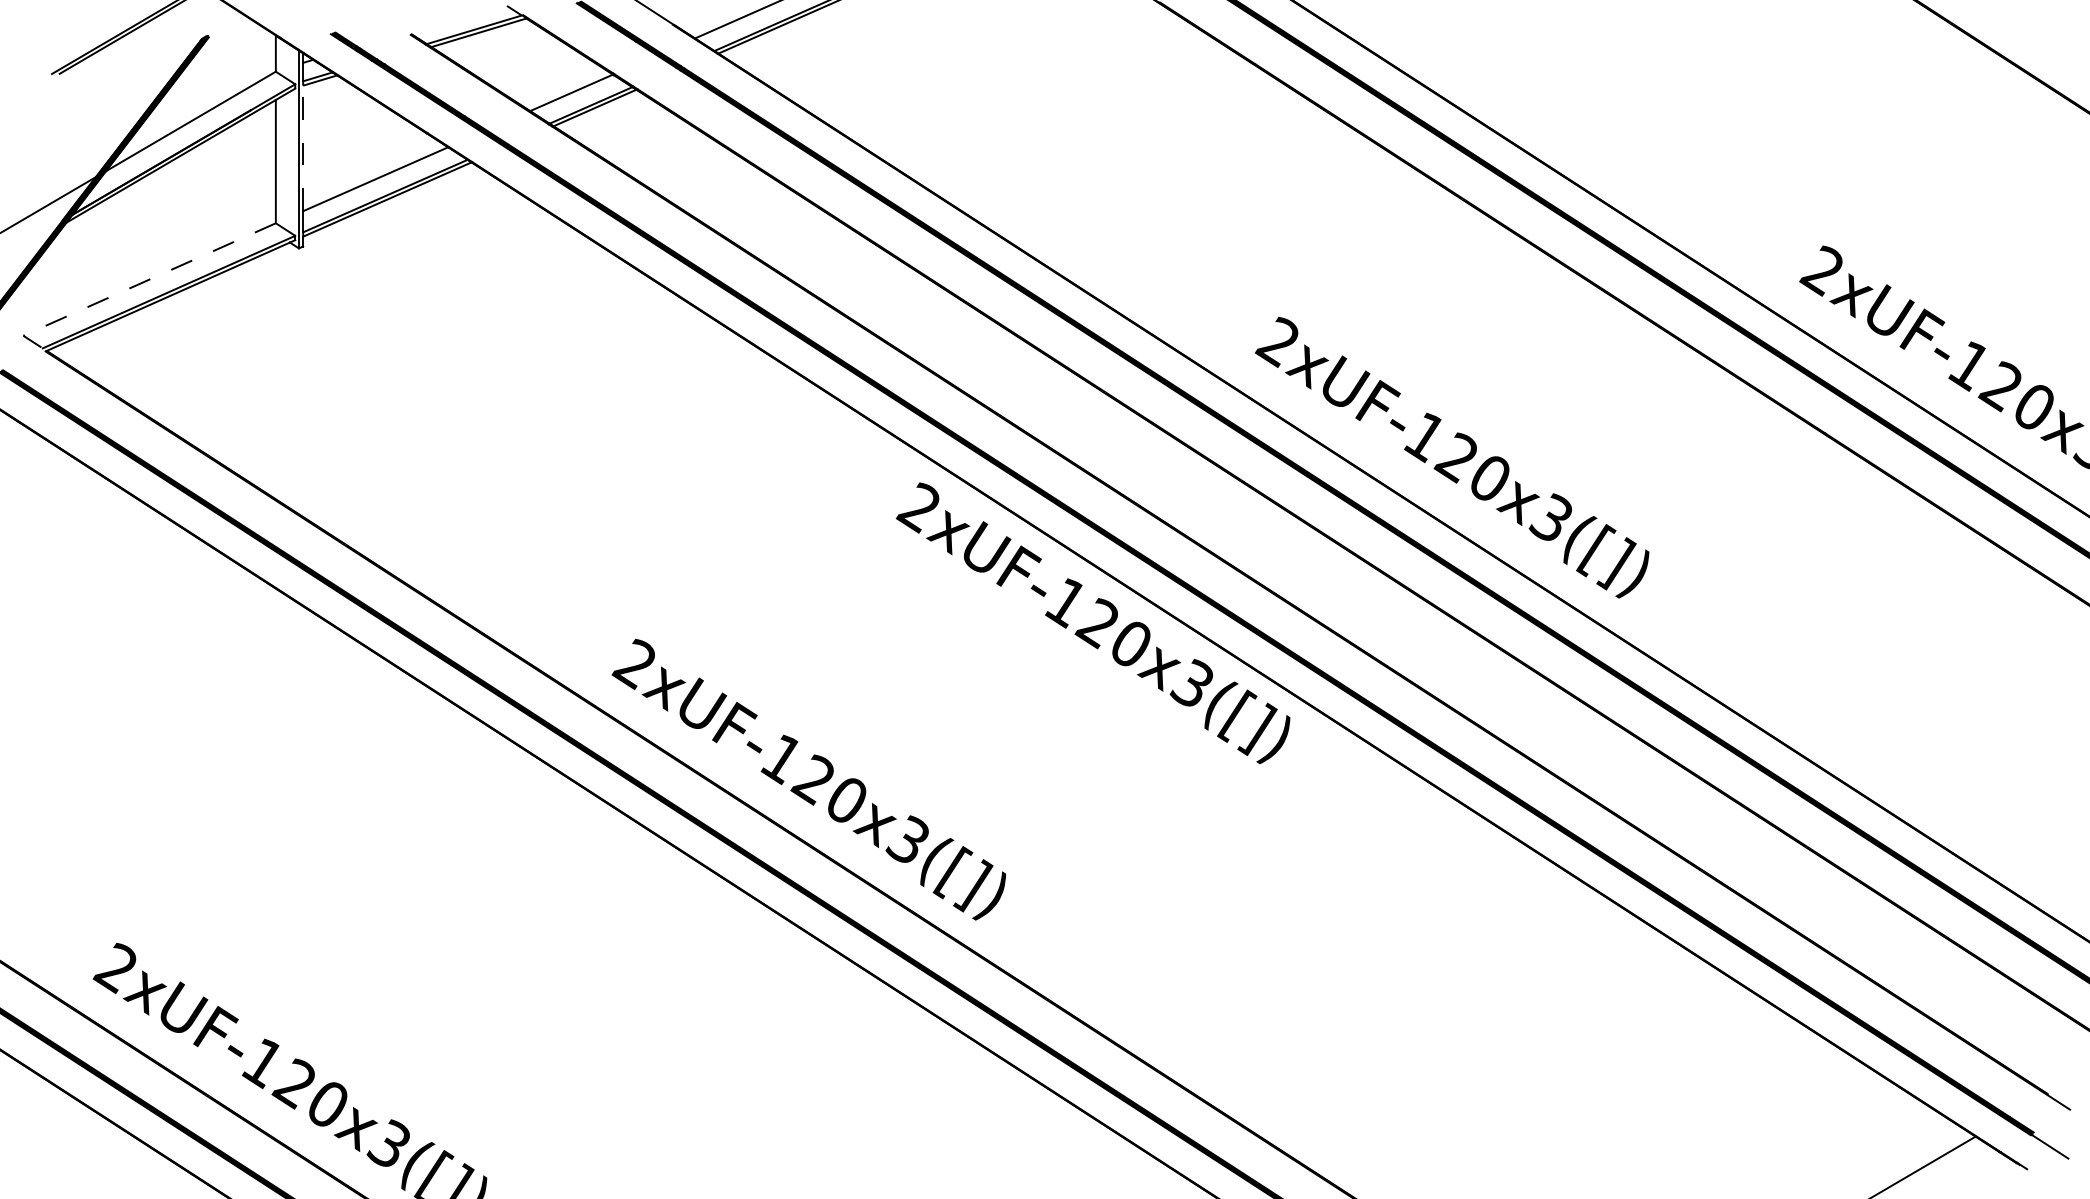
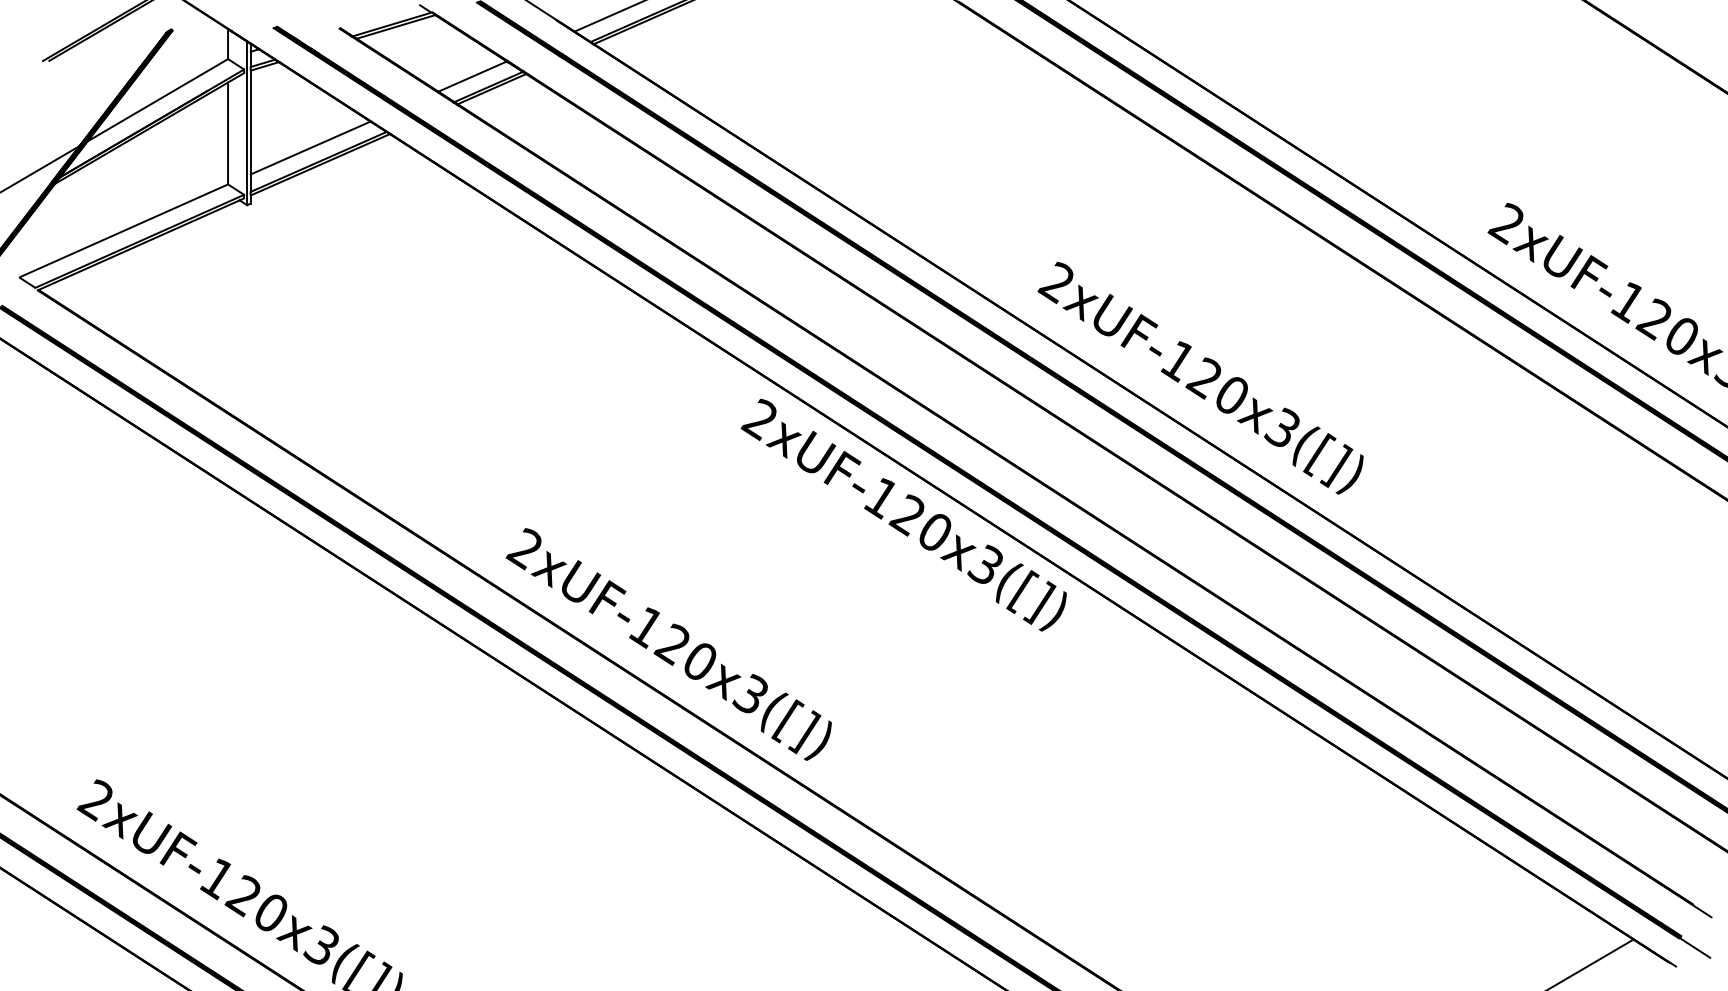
line: (303, 148) -> (250, 122), dashed -> solid
line: (138, 284) -> (114, 235), dashed -> solid

